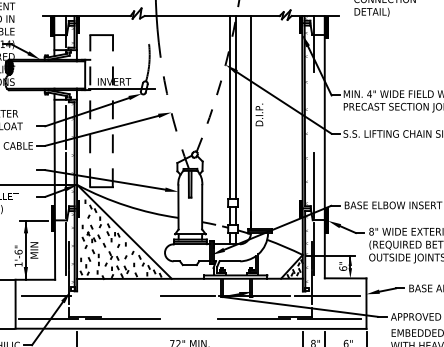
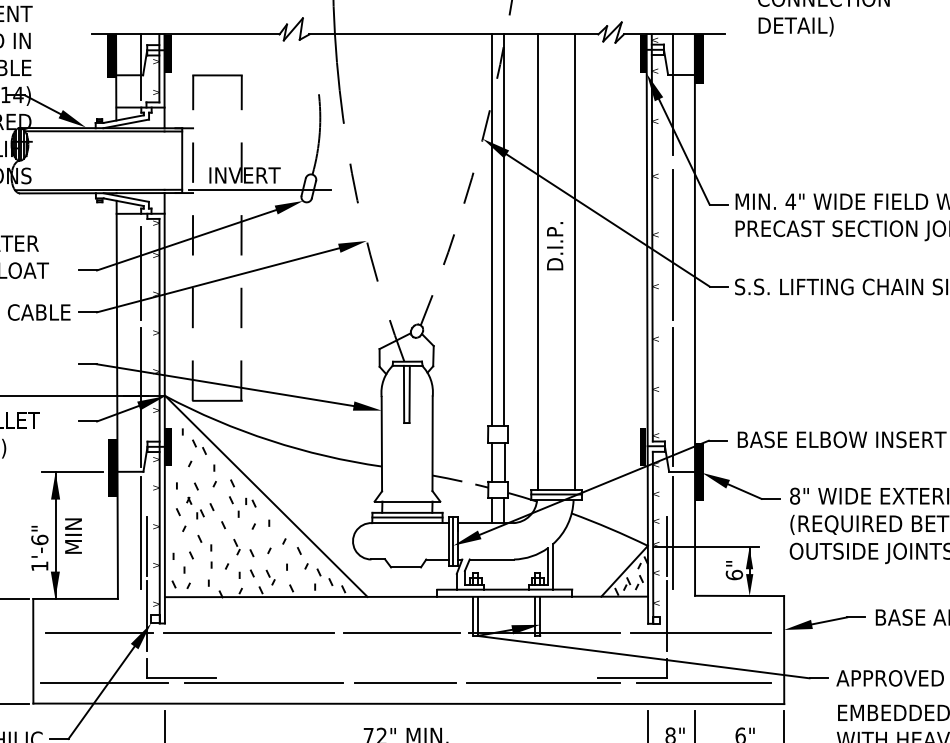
line: (314, 114) -> (672, 245), added
line: (268, 122) -> (574, 262), added
line: (116, 295) -> (249, 632), added
line: (189, 319) -> (405, 683), added

